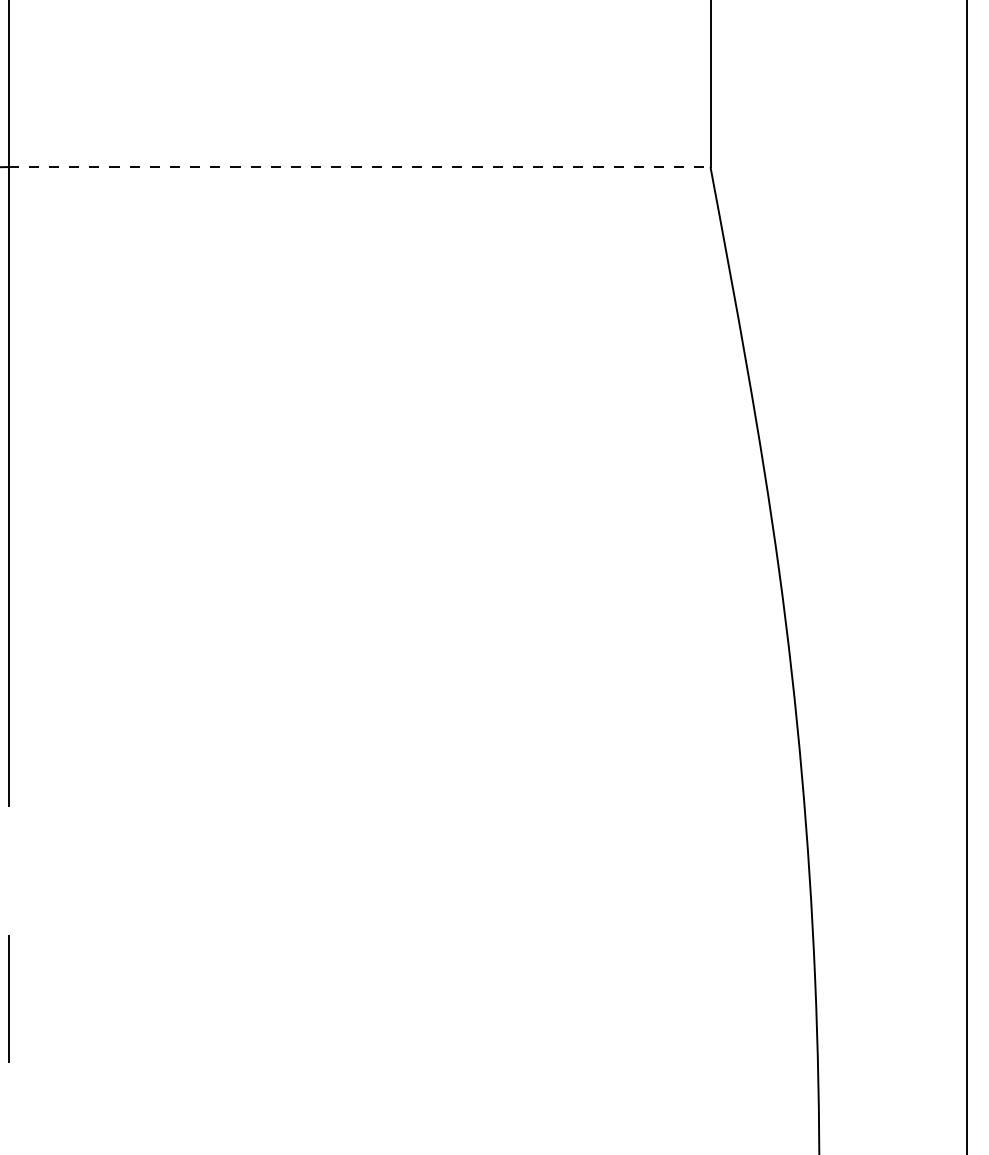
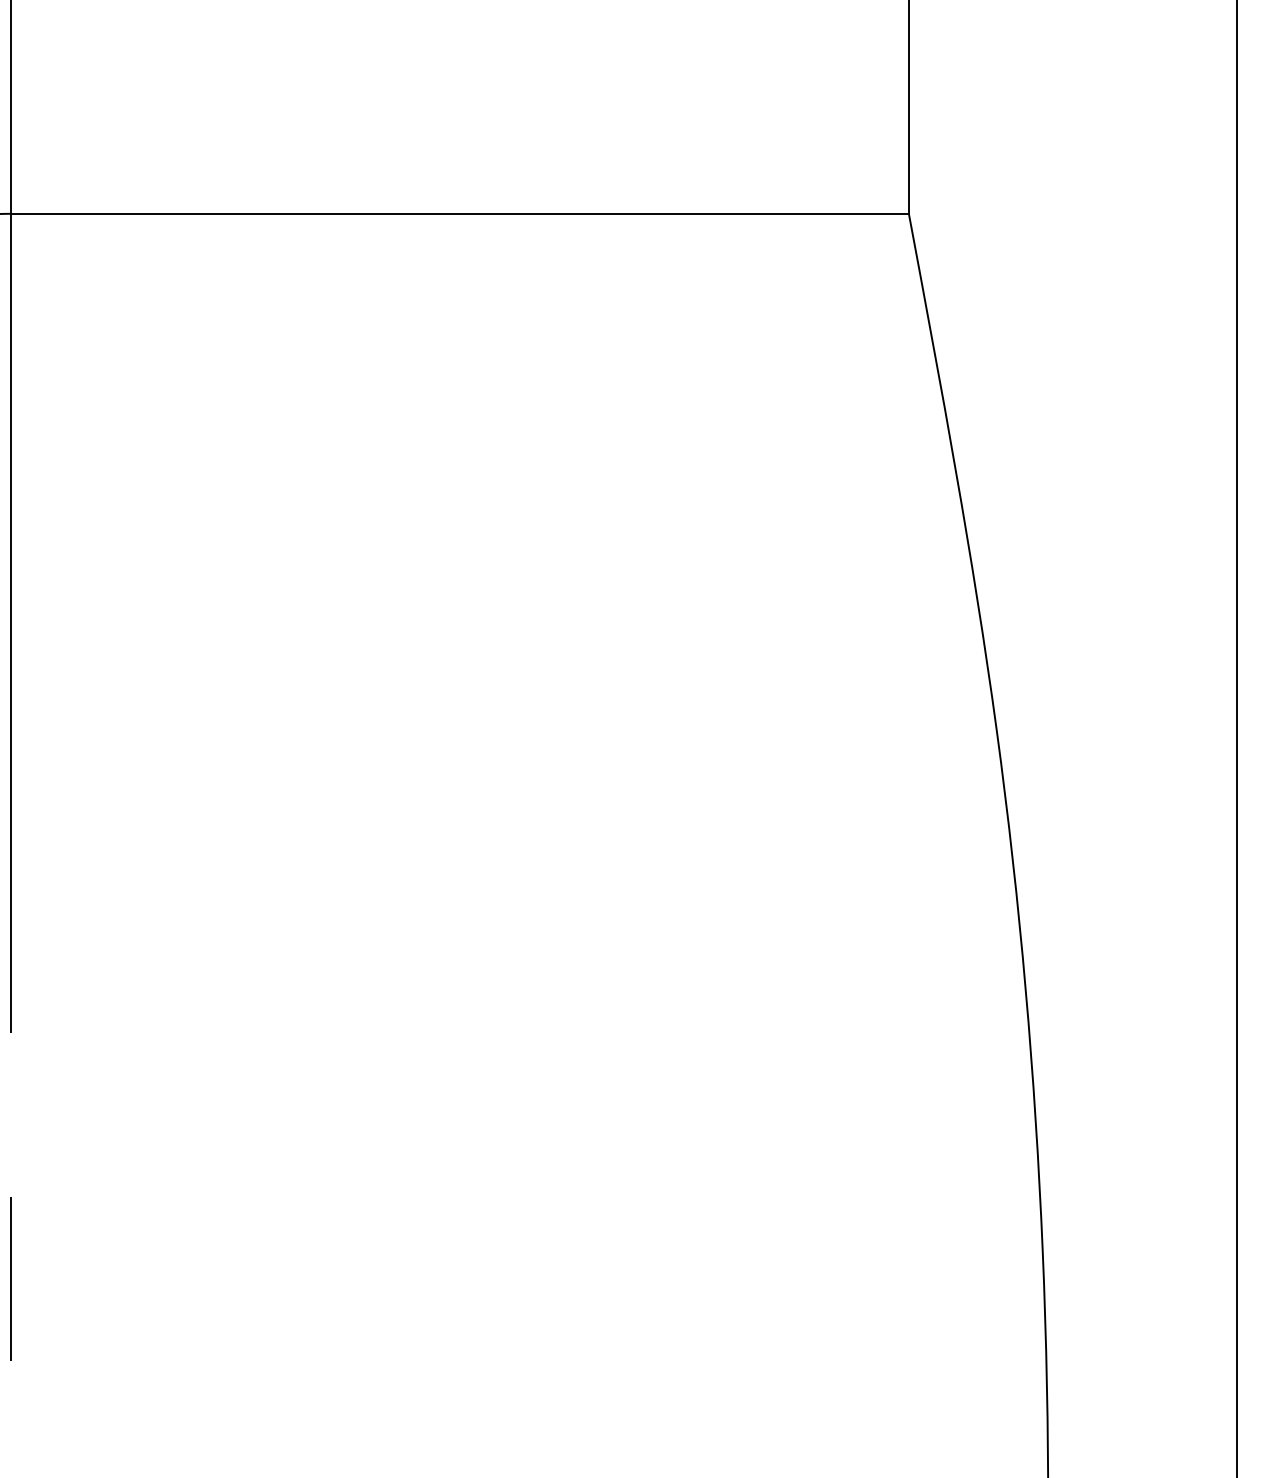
line: (359, 167) -> (459, 214), dashed -> solid

